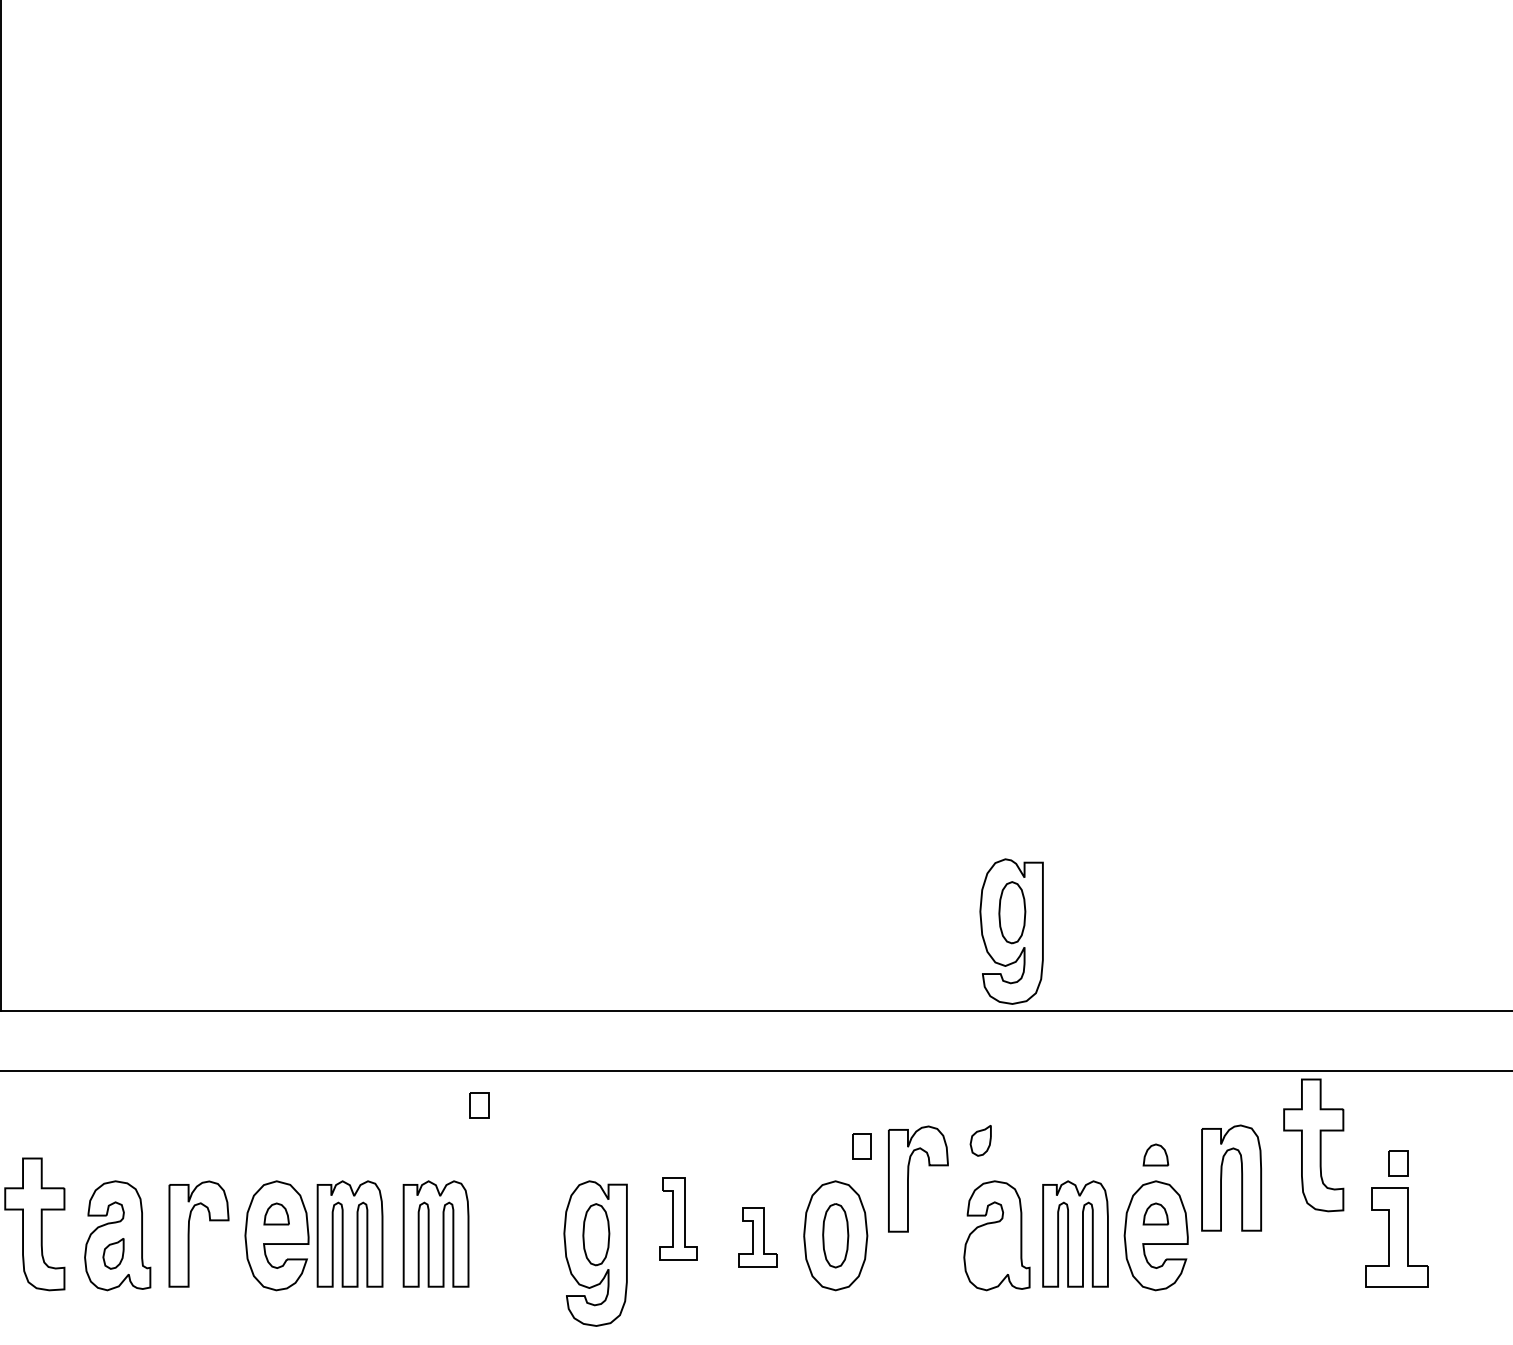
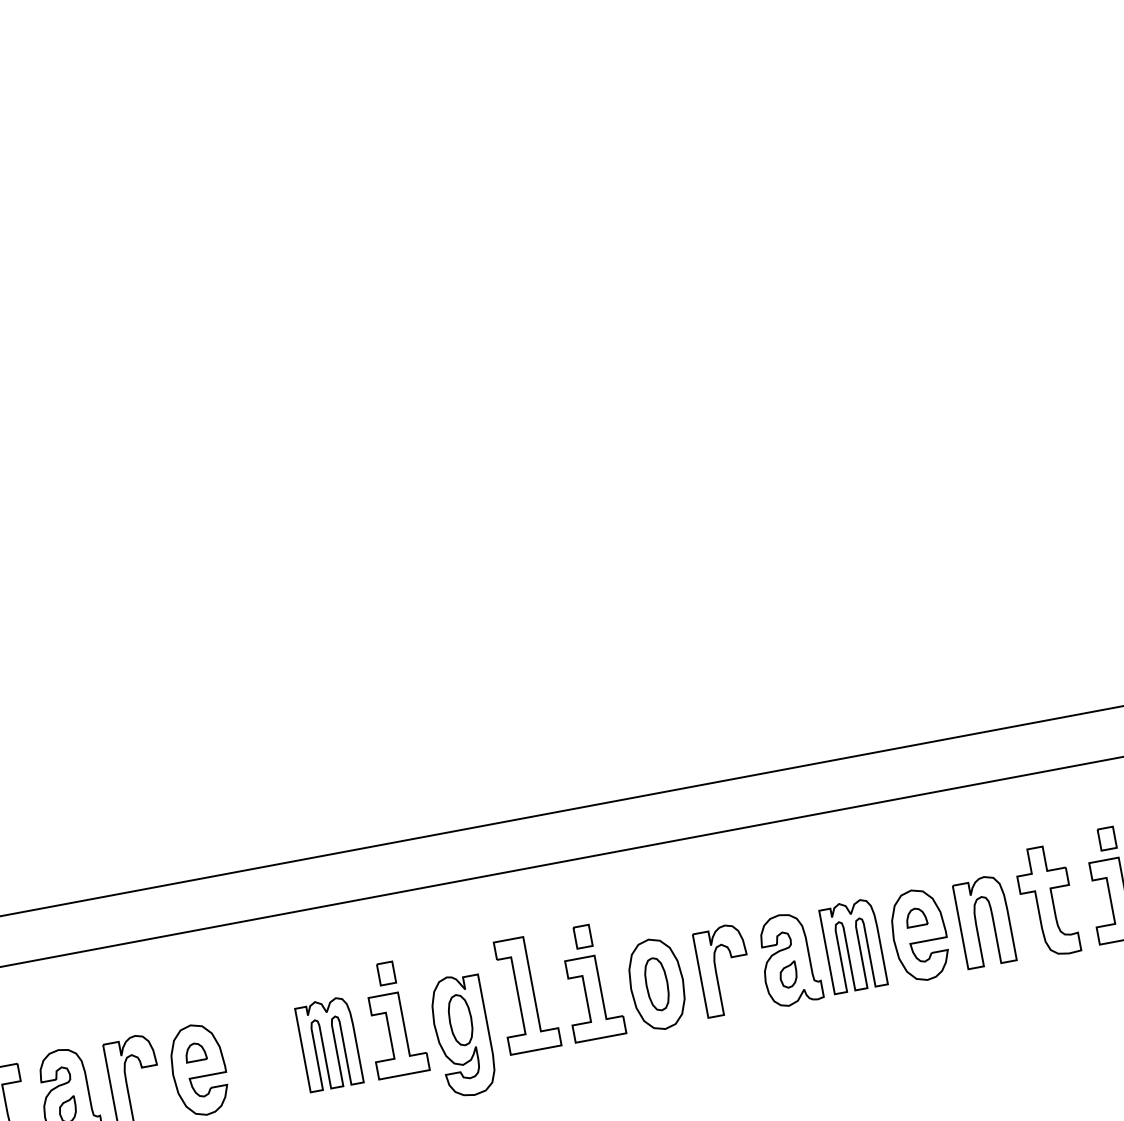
part: (1011, 931) -> (754, 707), removed
part: (479, 1105) -> (386, 973), moved
part: (980, 1140) -> (788, 974), moved
part: (1313, 1145) -> (1046, 901), moved
part: (861, 1146) -> (582, 936), moved
part: (1155, 1154) -> (906, 868), removed
part: (1222, 1176) -> (976, 921), moved
part: (908, 1178) -> (716, 971), moved
part: (678, 1218) -> (525, 994), size x1.67
part: (349, 1233) -> (258, 1057), removed
part: (517, 1237) -> (396, 1034), added
part: (757, 1237) -> (593, 997), size x1.67

